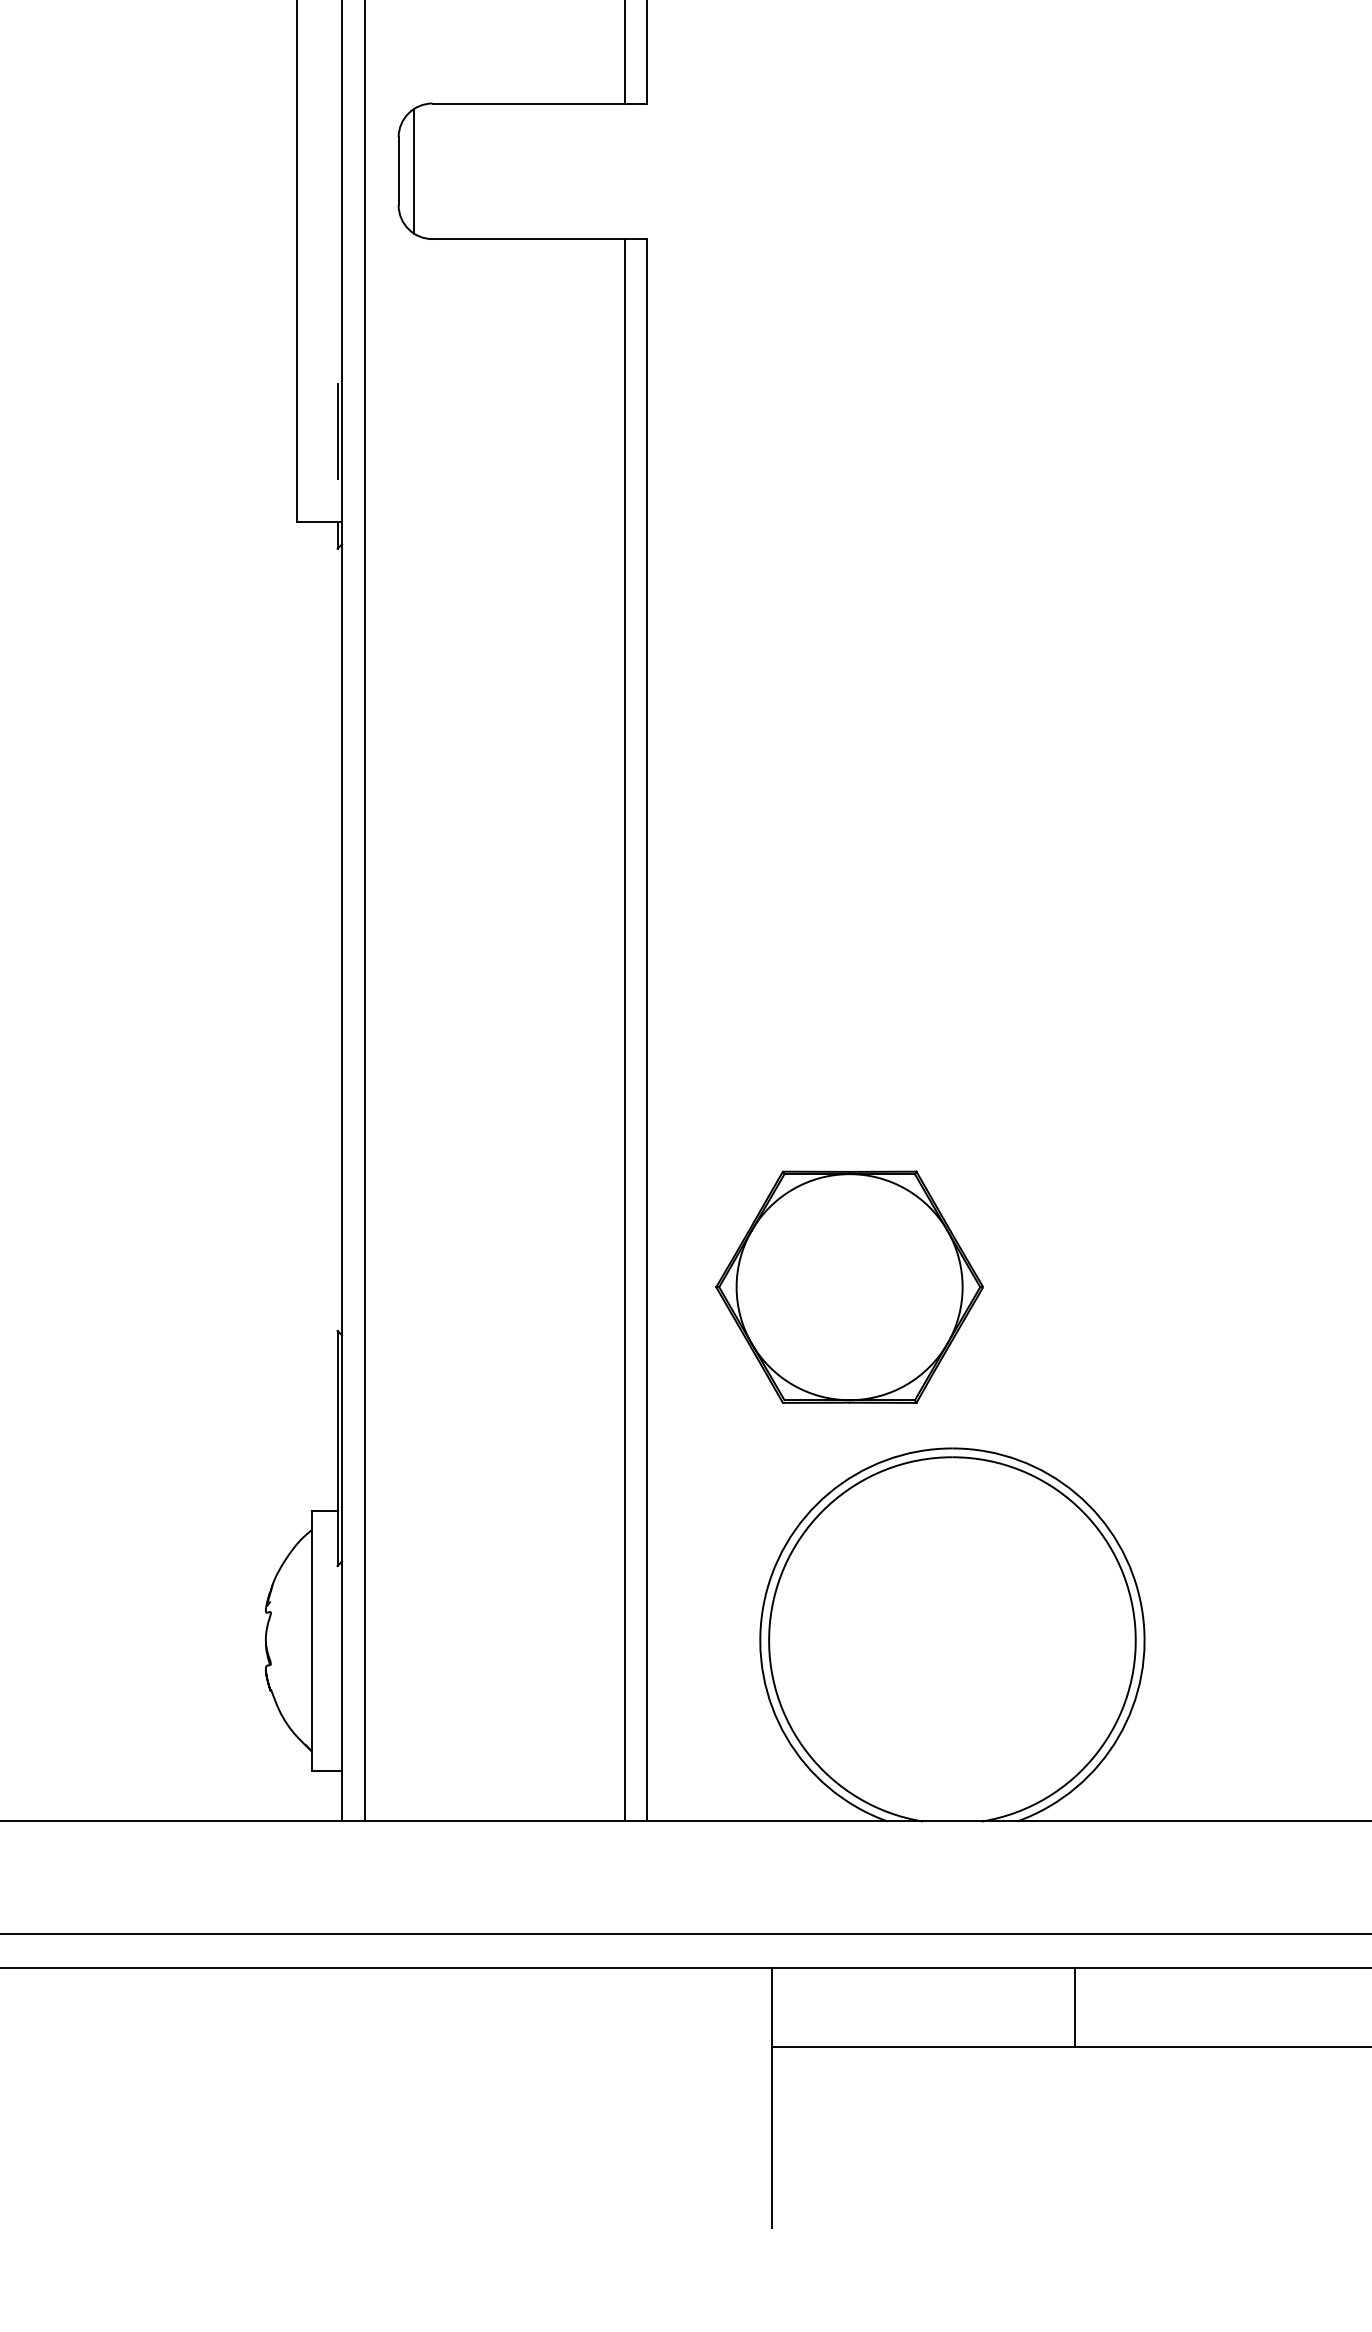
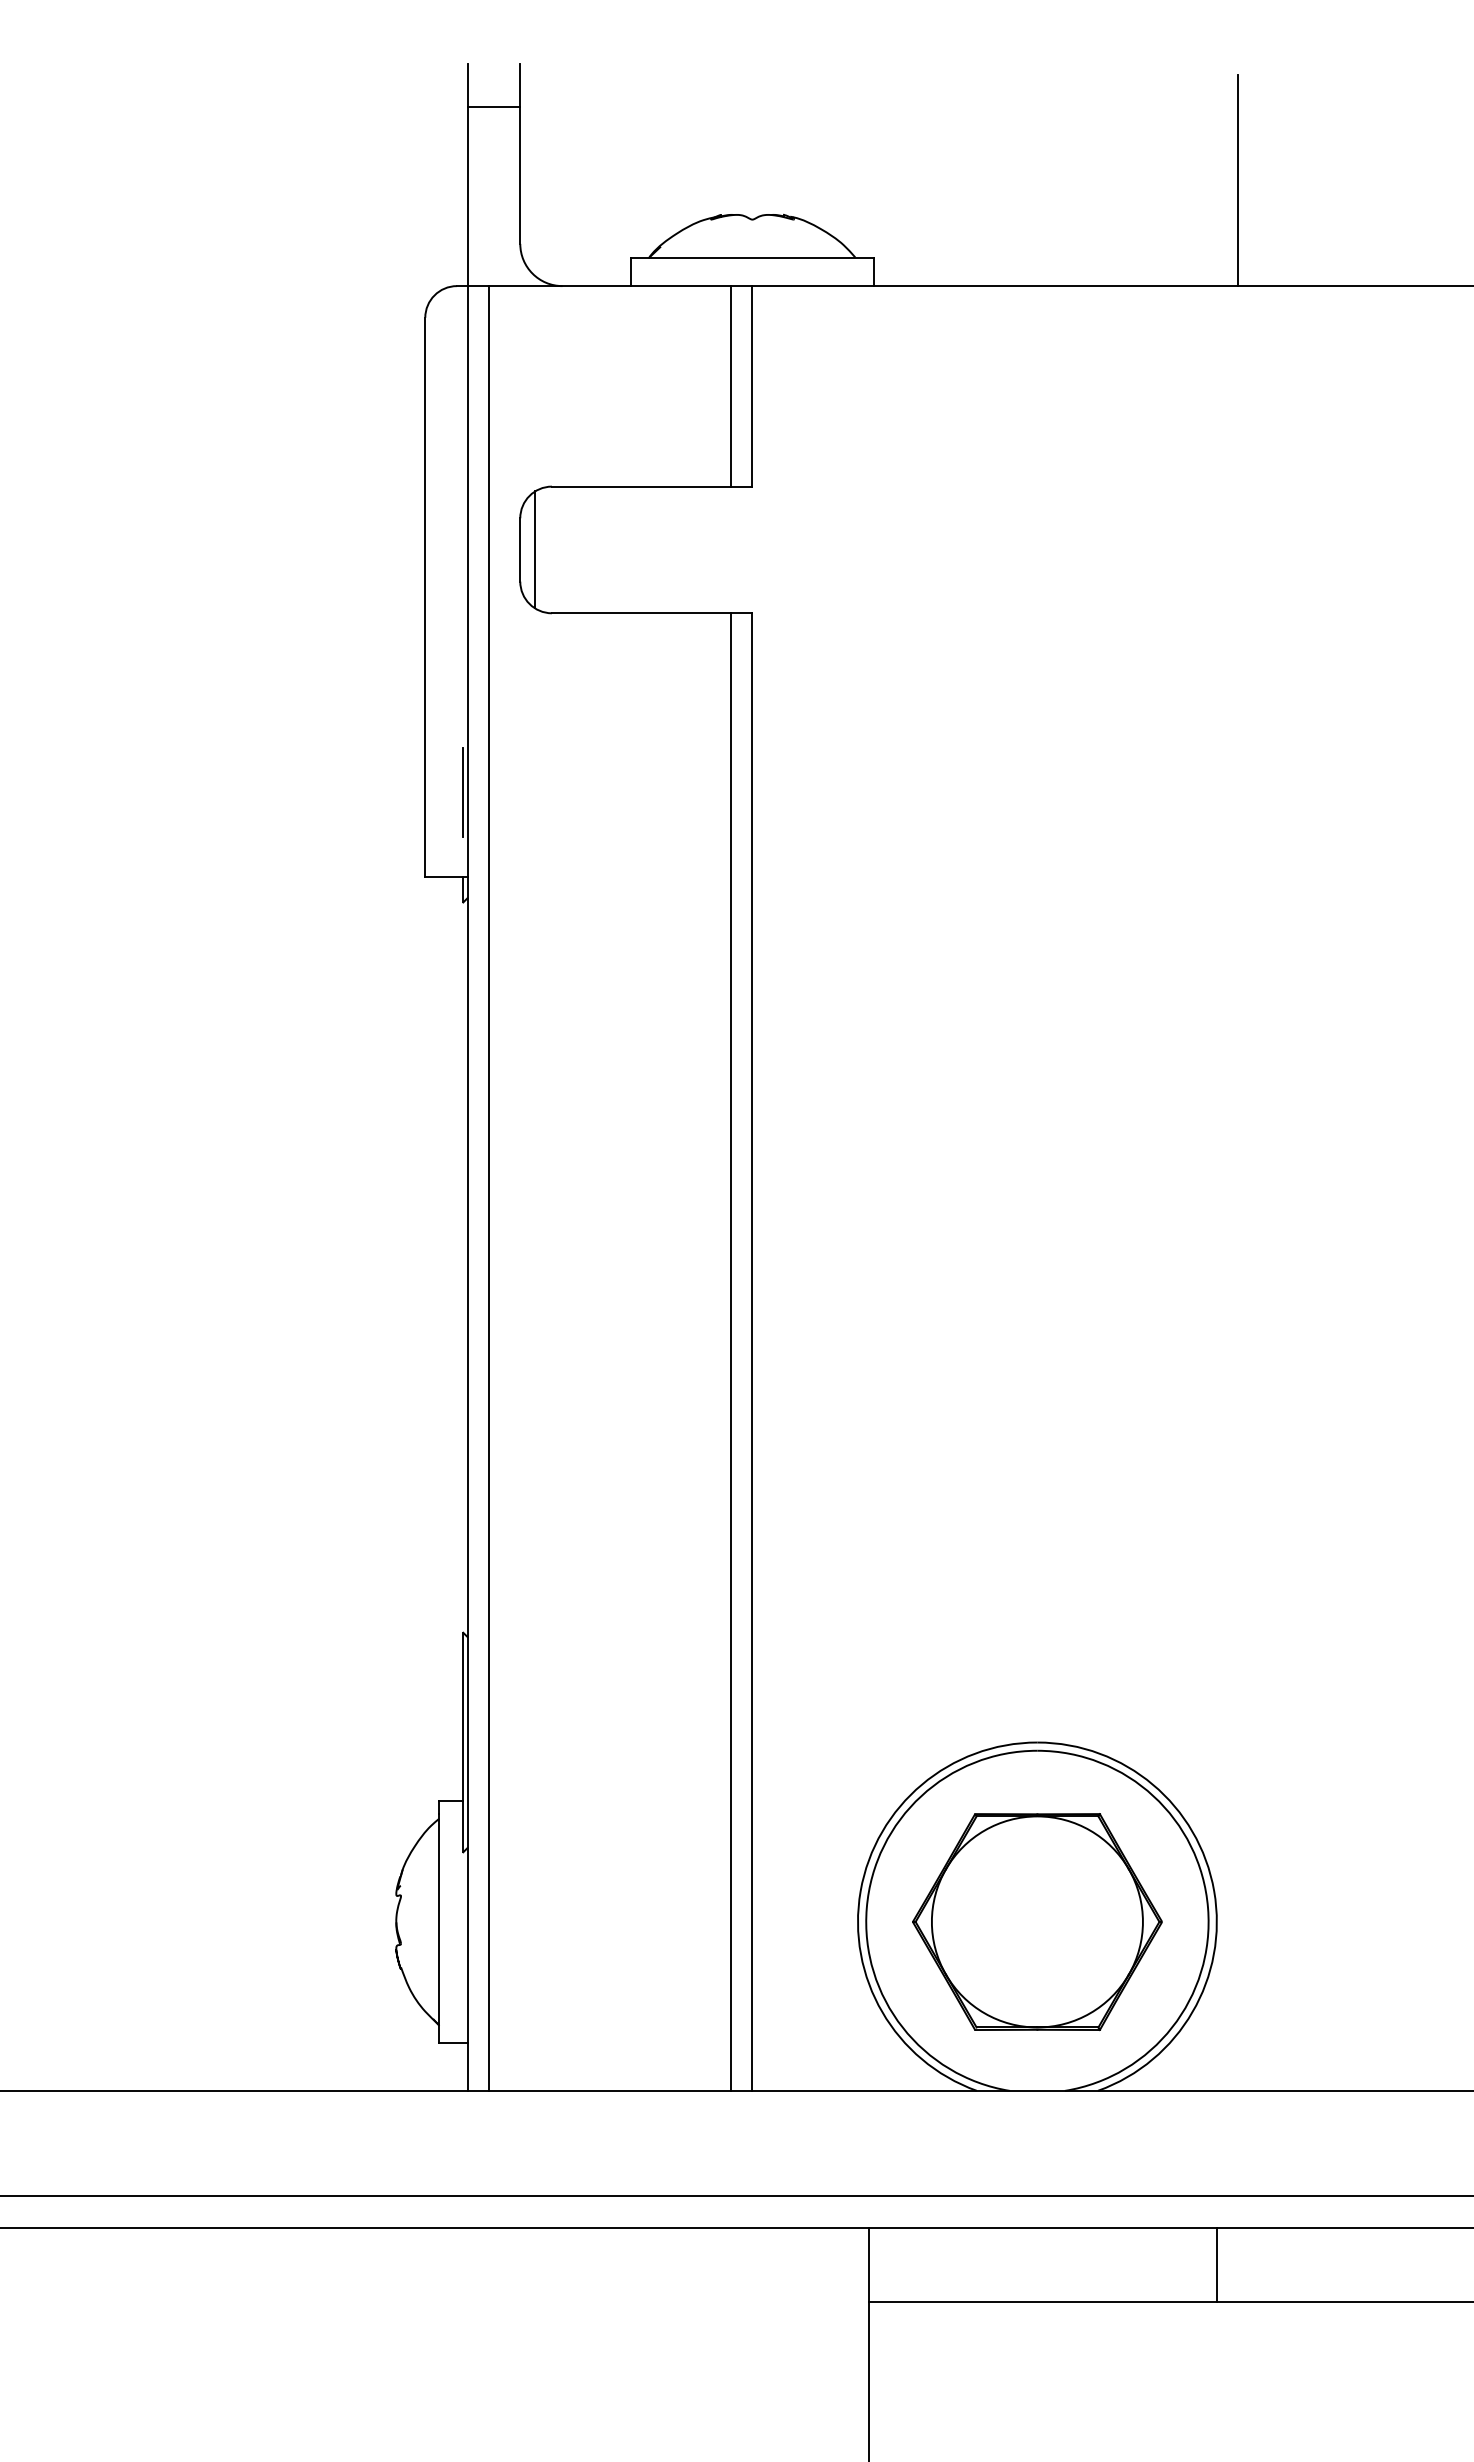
part: (849, 1287) -> (1037, 1922), moved
line: (1074, 2007) -> (1216, 2264), moved

